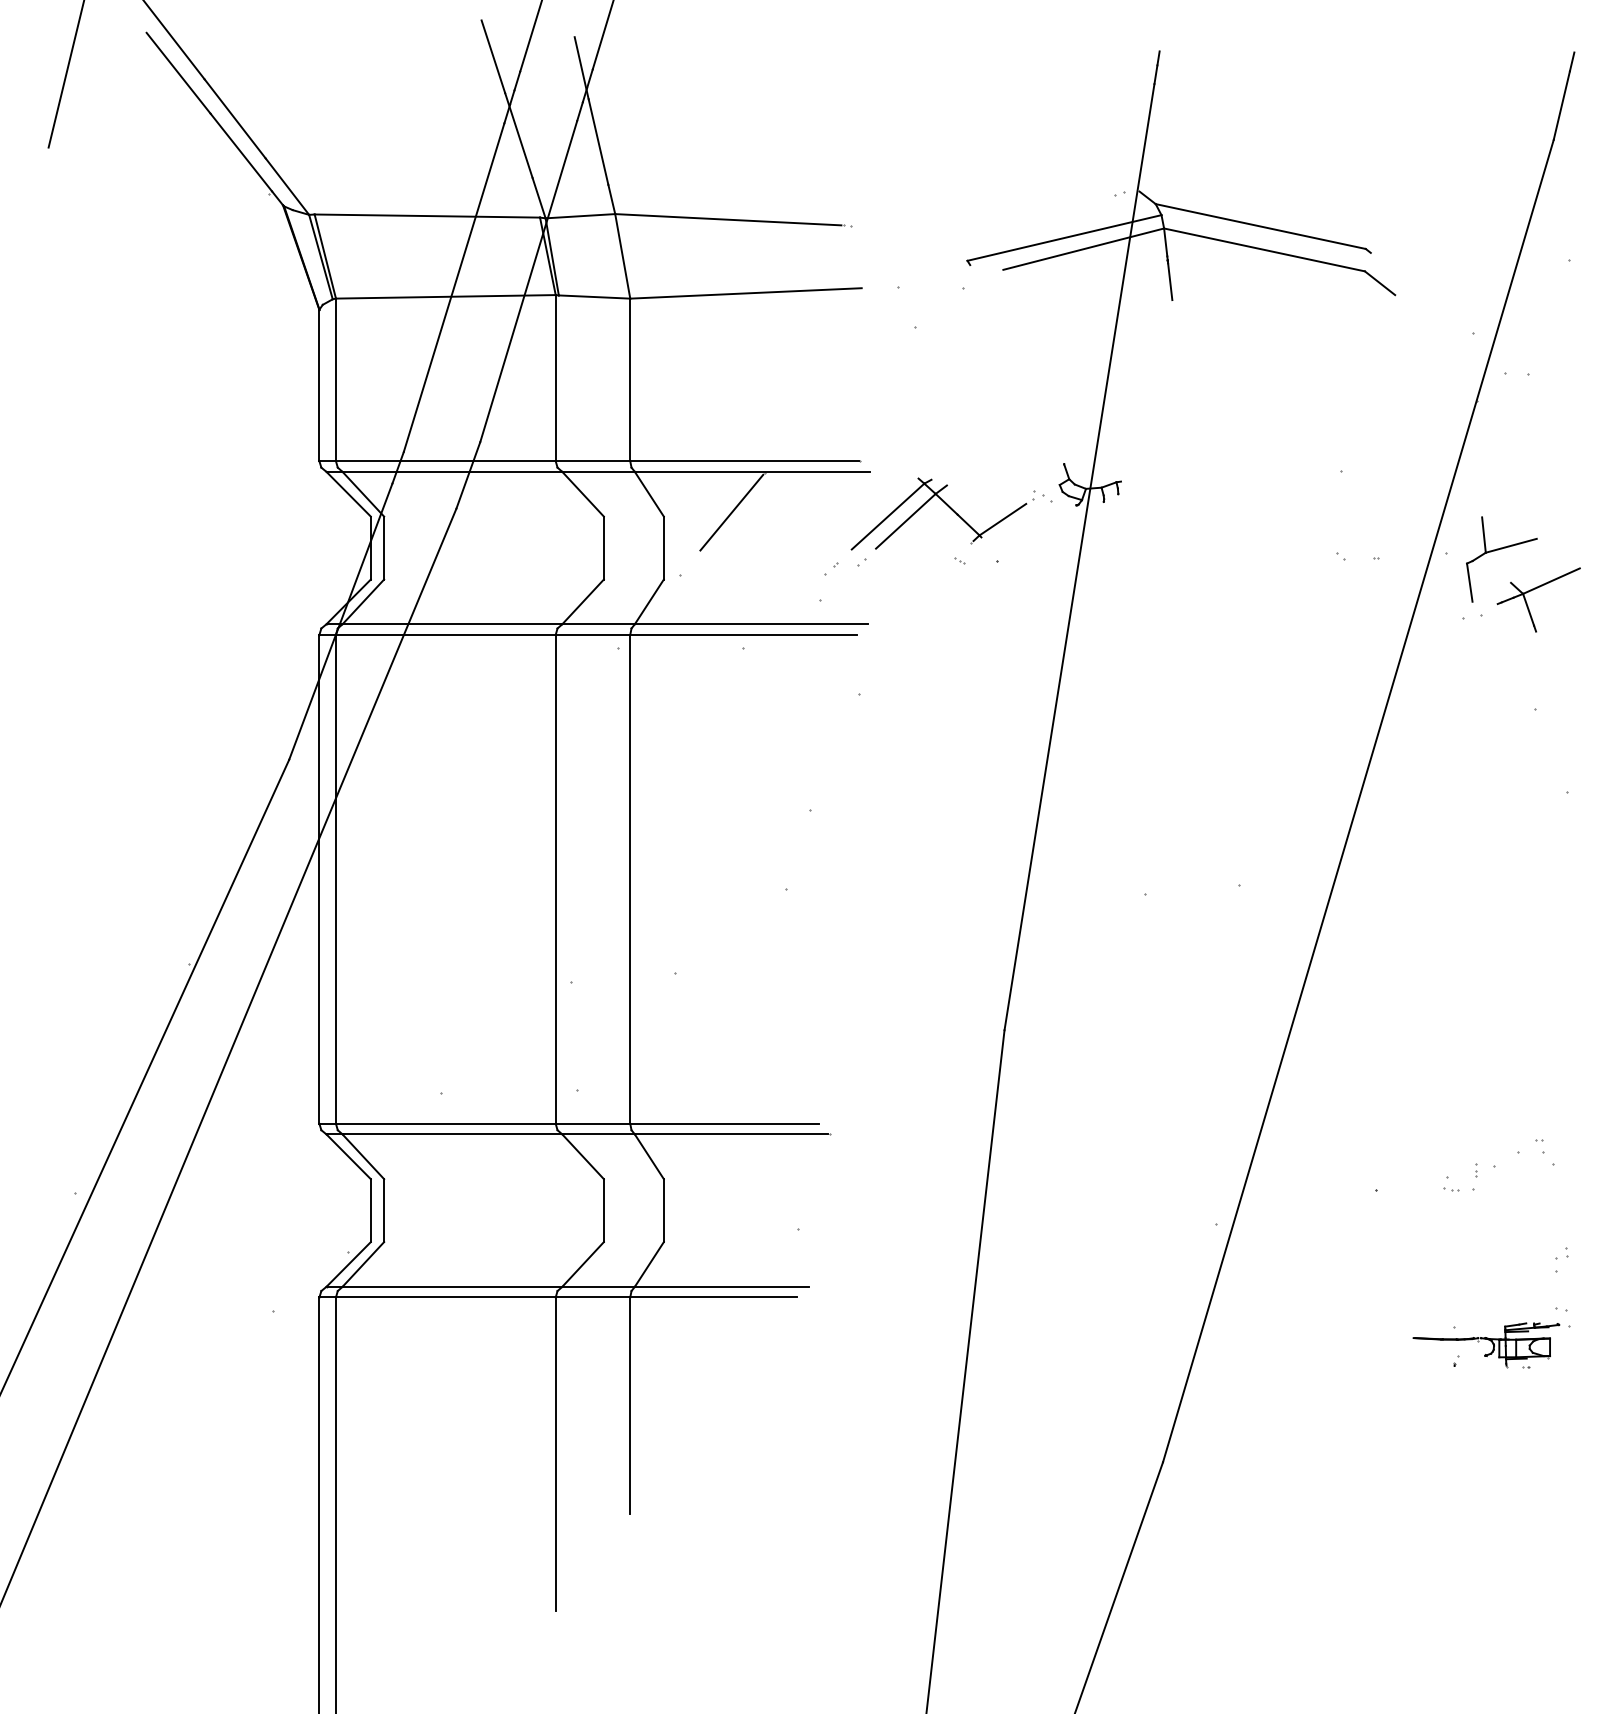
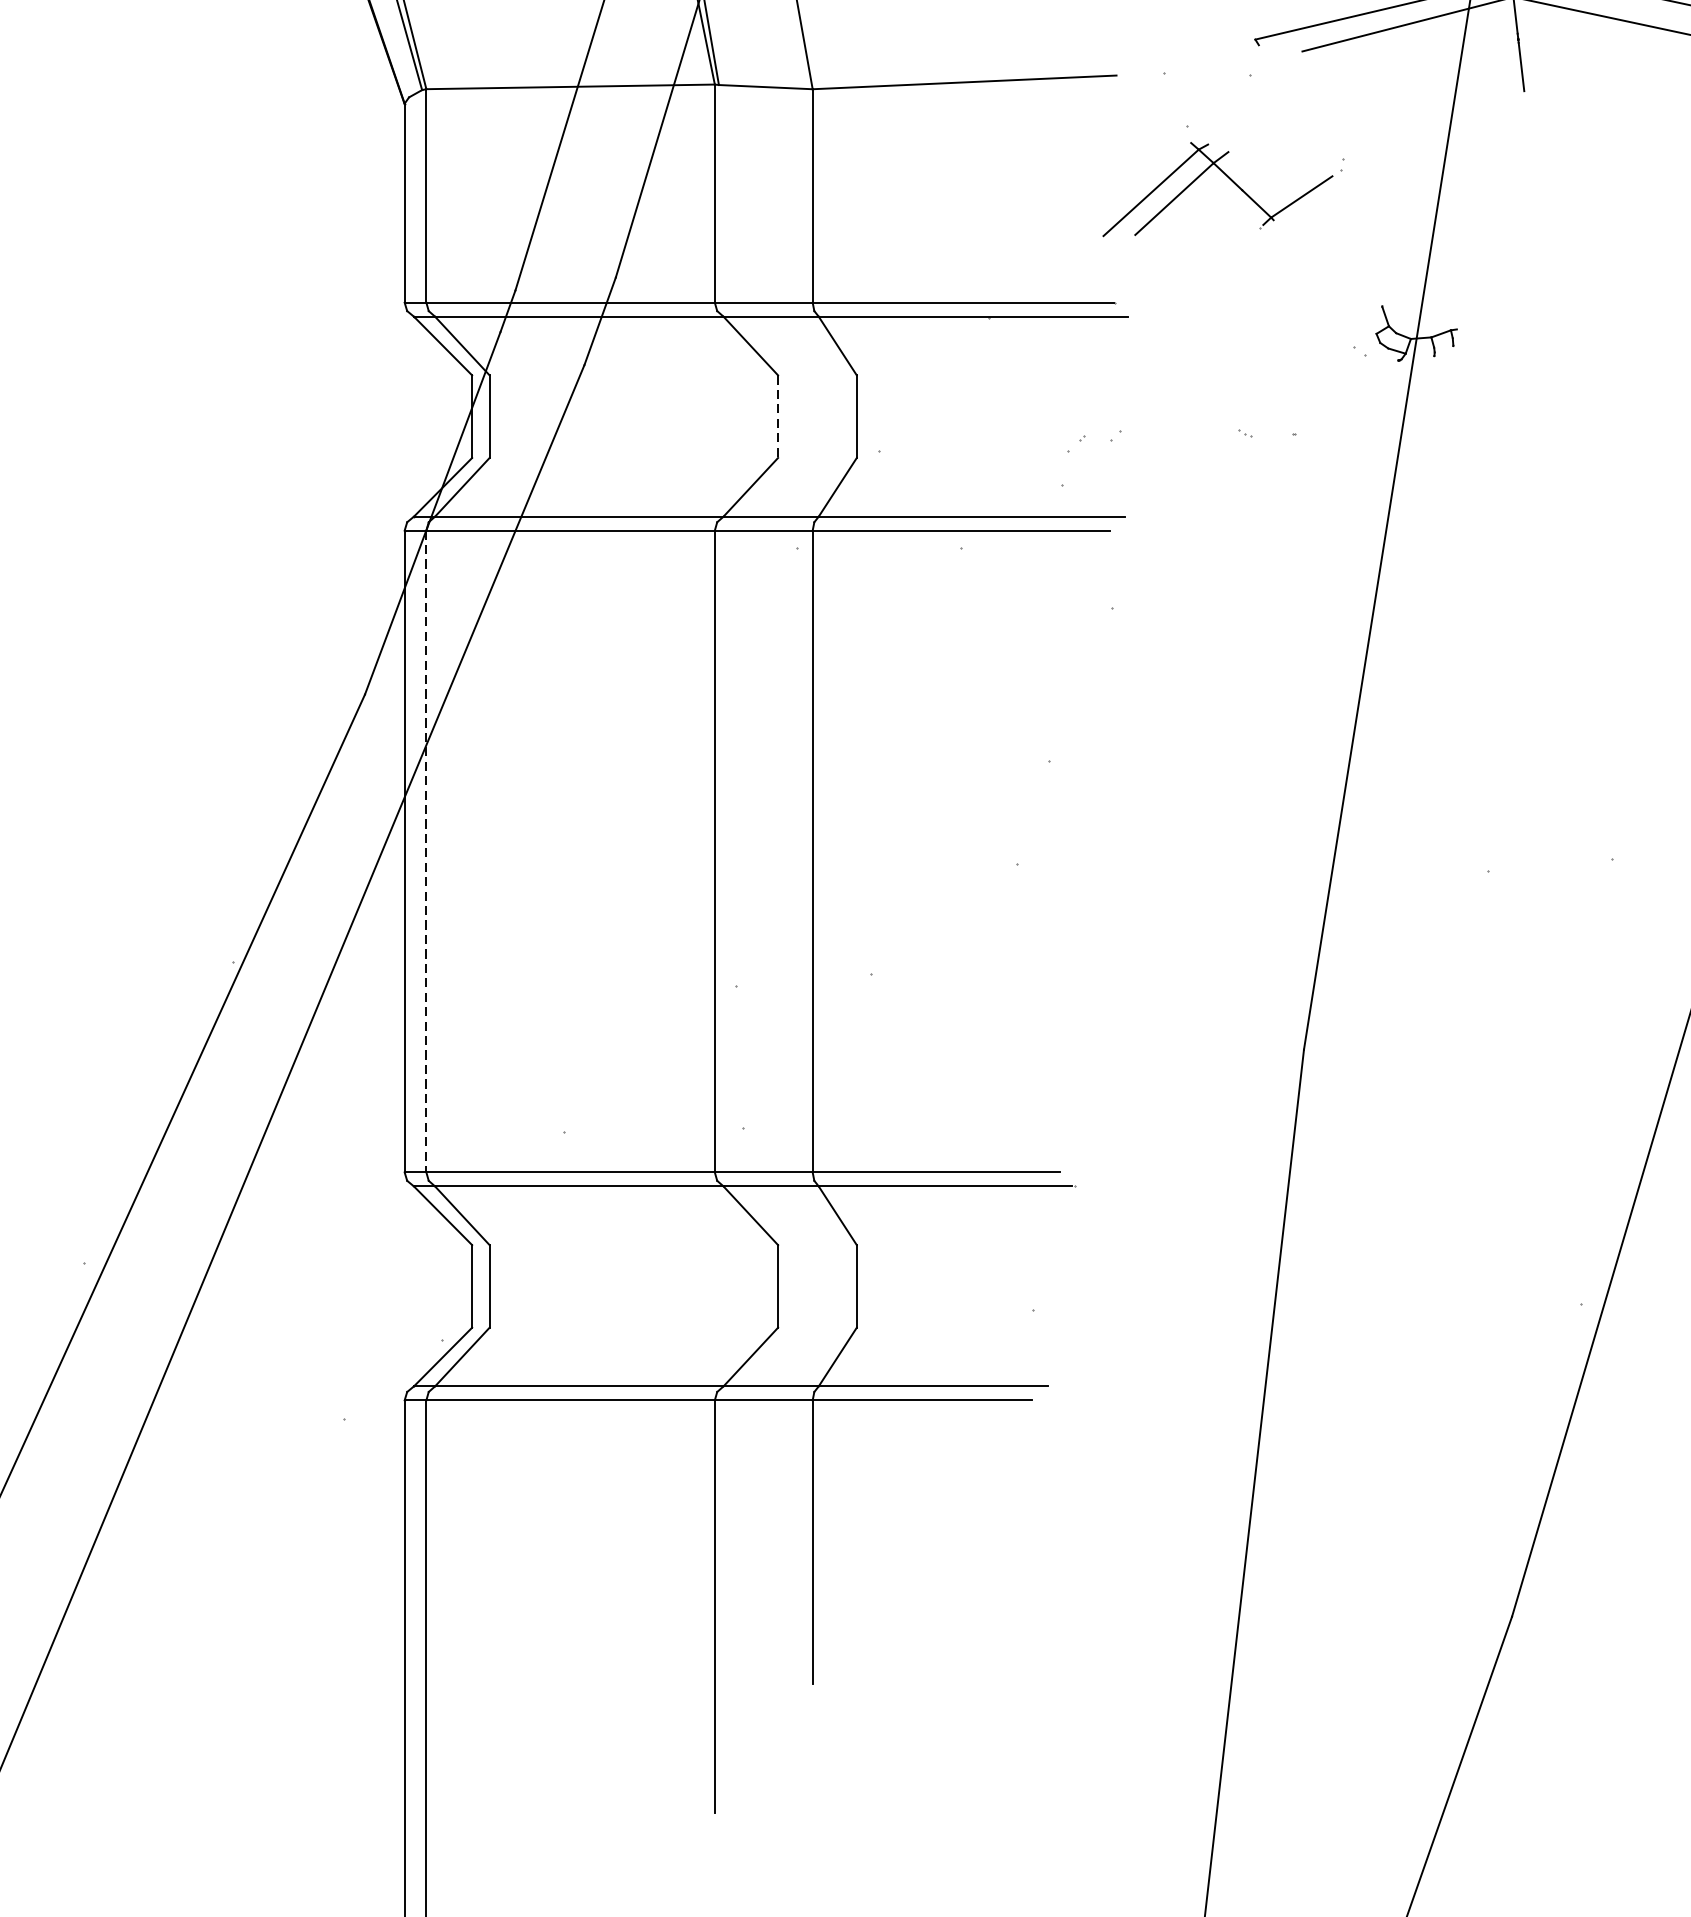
part: (948, 507) -> (1230, 180), moved
line: (731, 512) -> (945, 369), removed
line: (603, 548) -> (777, 417), solid -> dashed
line: (335, 879) -> (425, 851), solid -> dashed

